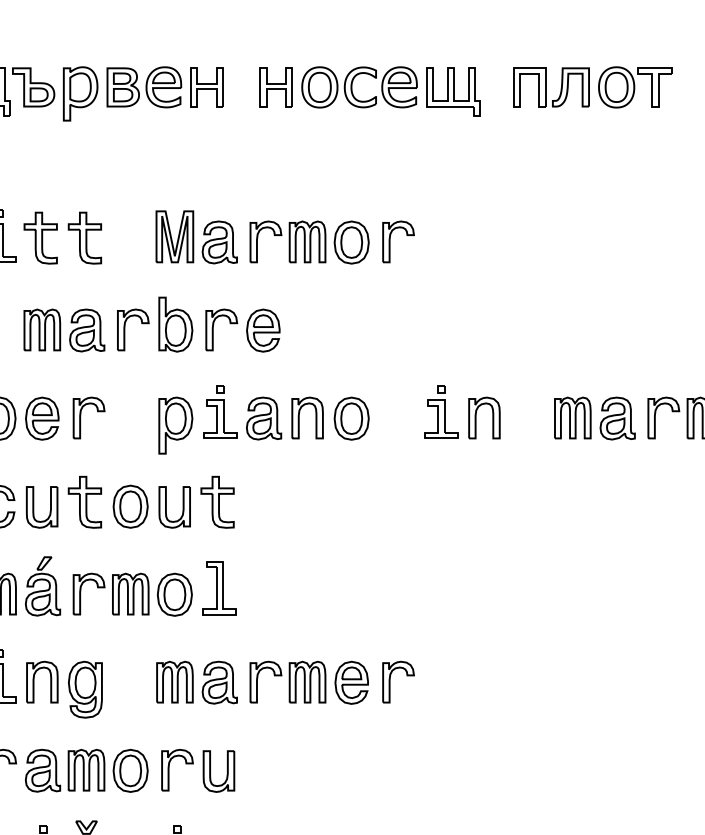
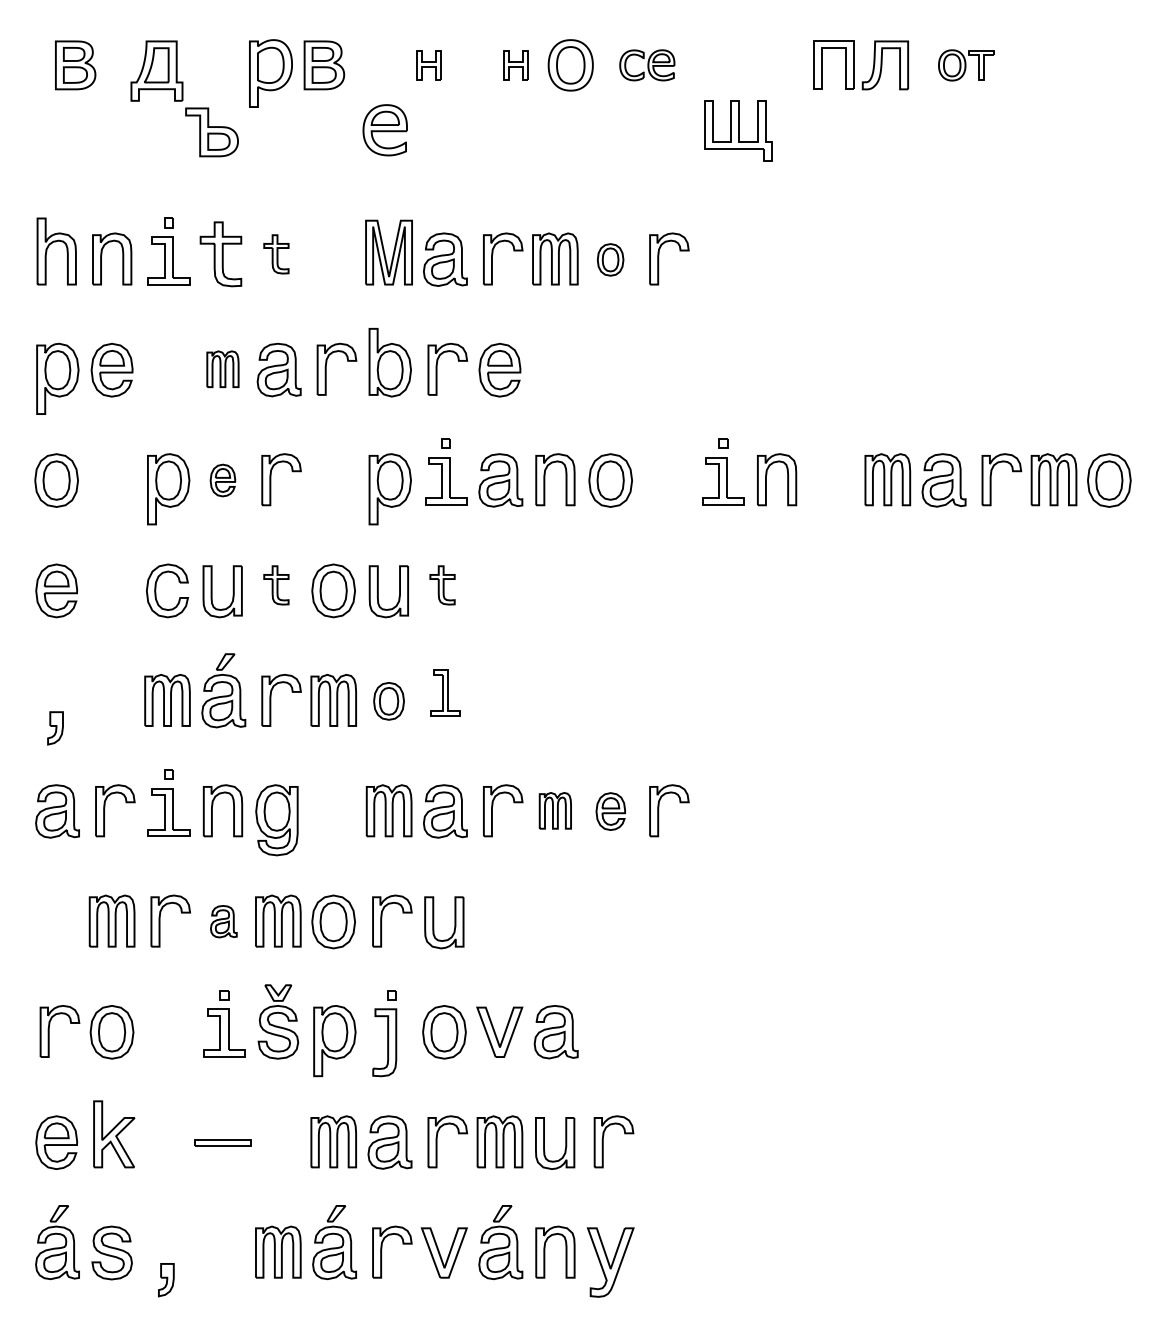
part: (206, 86) -> (428, 64), size x0.6
part: (275, 86) -> (515, 64), size x0.6
part: (33, 87) -> (211, 132), moved
part: (163, 87) -> (384, 130), moved
part: (381, 87) -> (647, 65), size x0.6
part: (635, 87) -> (966, 65), size x0.6
part: (453, 91) -> (738, 130), moved
part: (85, 238) -> (276, 254), size x0.6
part: (351, 242) -> (610, 259), size x0.6
part: (41, 329) -> (222, 368), size x0.7
part: (41, 418) -> (222, 480), size x0.6
part: (85, 502) -> (276, 585), size x0.6
part: (217, 502) -> (442, 585), size x0.6
part: (219, 587) -> (445, 692), size x0.7
part: (174, 594) -> (388, 701), size x0.7
part: (307, 681) -> (555, 810), size x0.7
part: (351, 682) -> (610, 811), size x0.7
part: (42, 770) -> (223, 921), size x0.6

